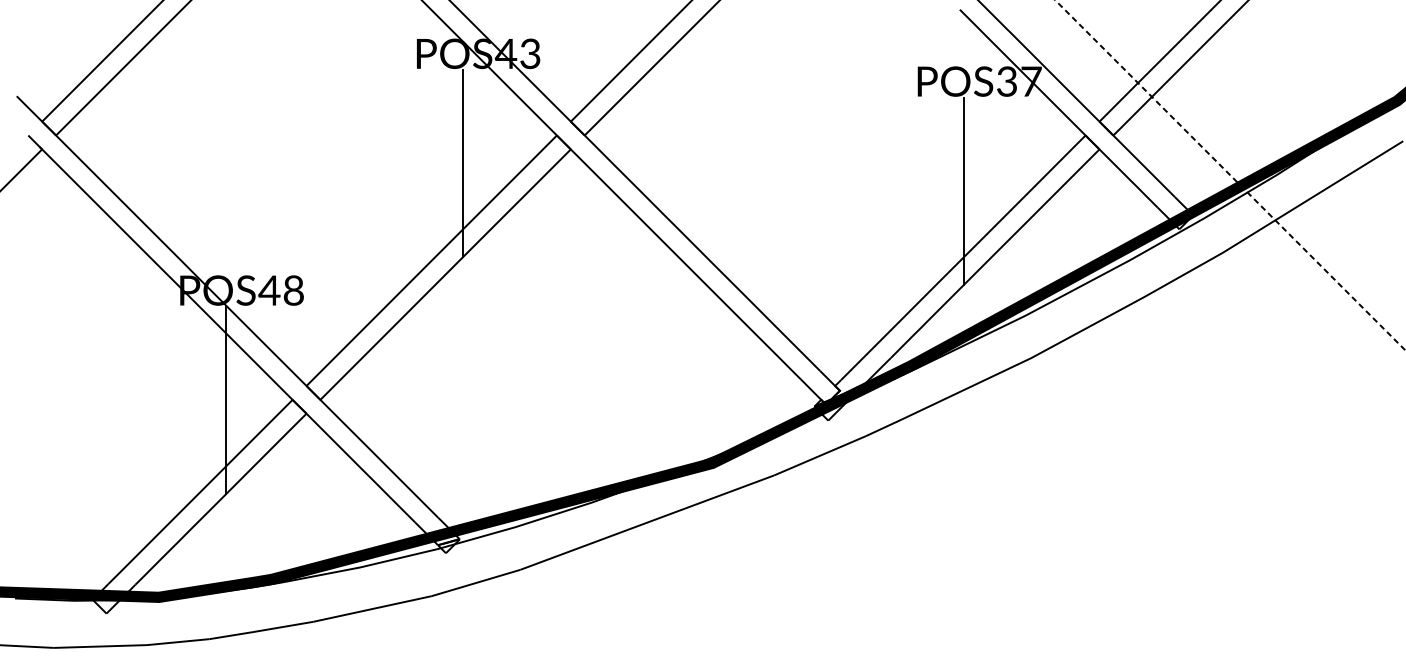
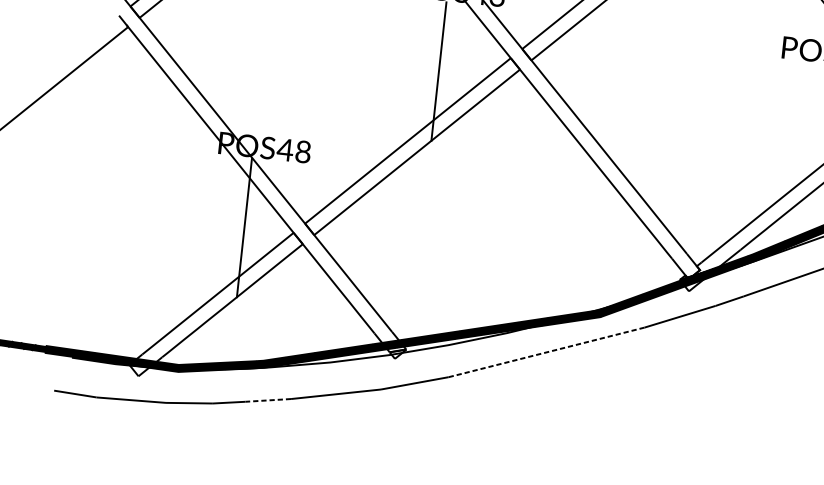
line: (963, 191) -> (807, 132), removed
line: (647, 522) -> (546, 352), solid -> dashed
line: (283, 626) -> (268, 400), solid -> dashed

